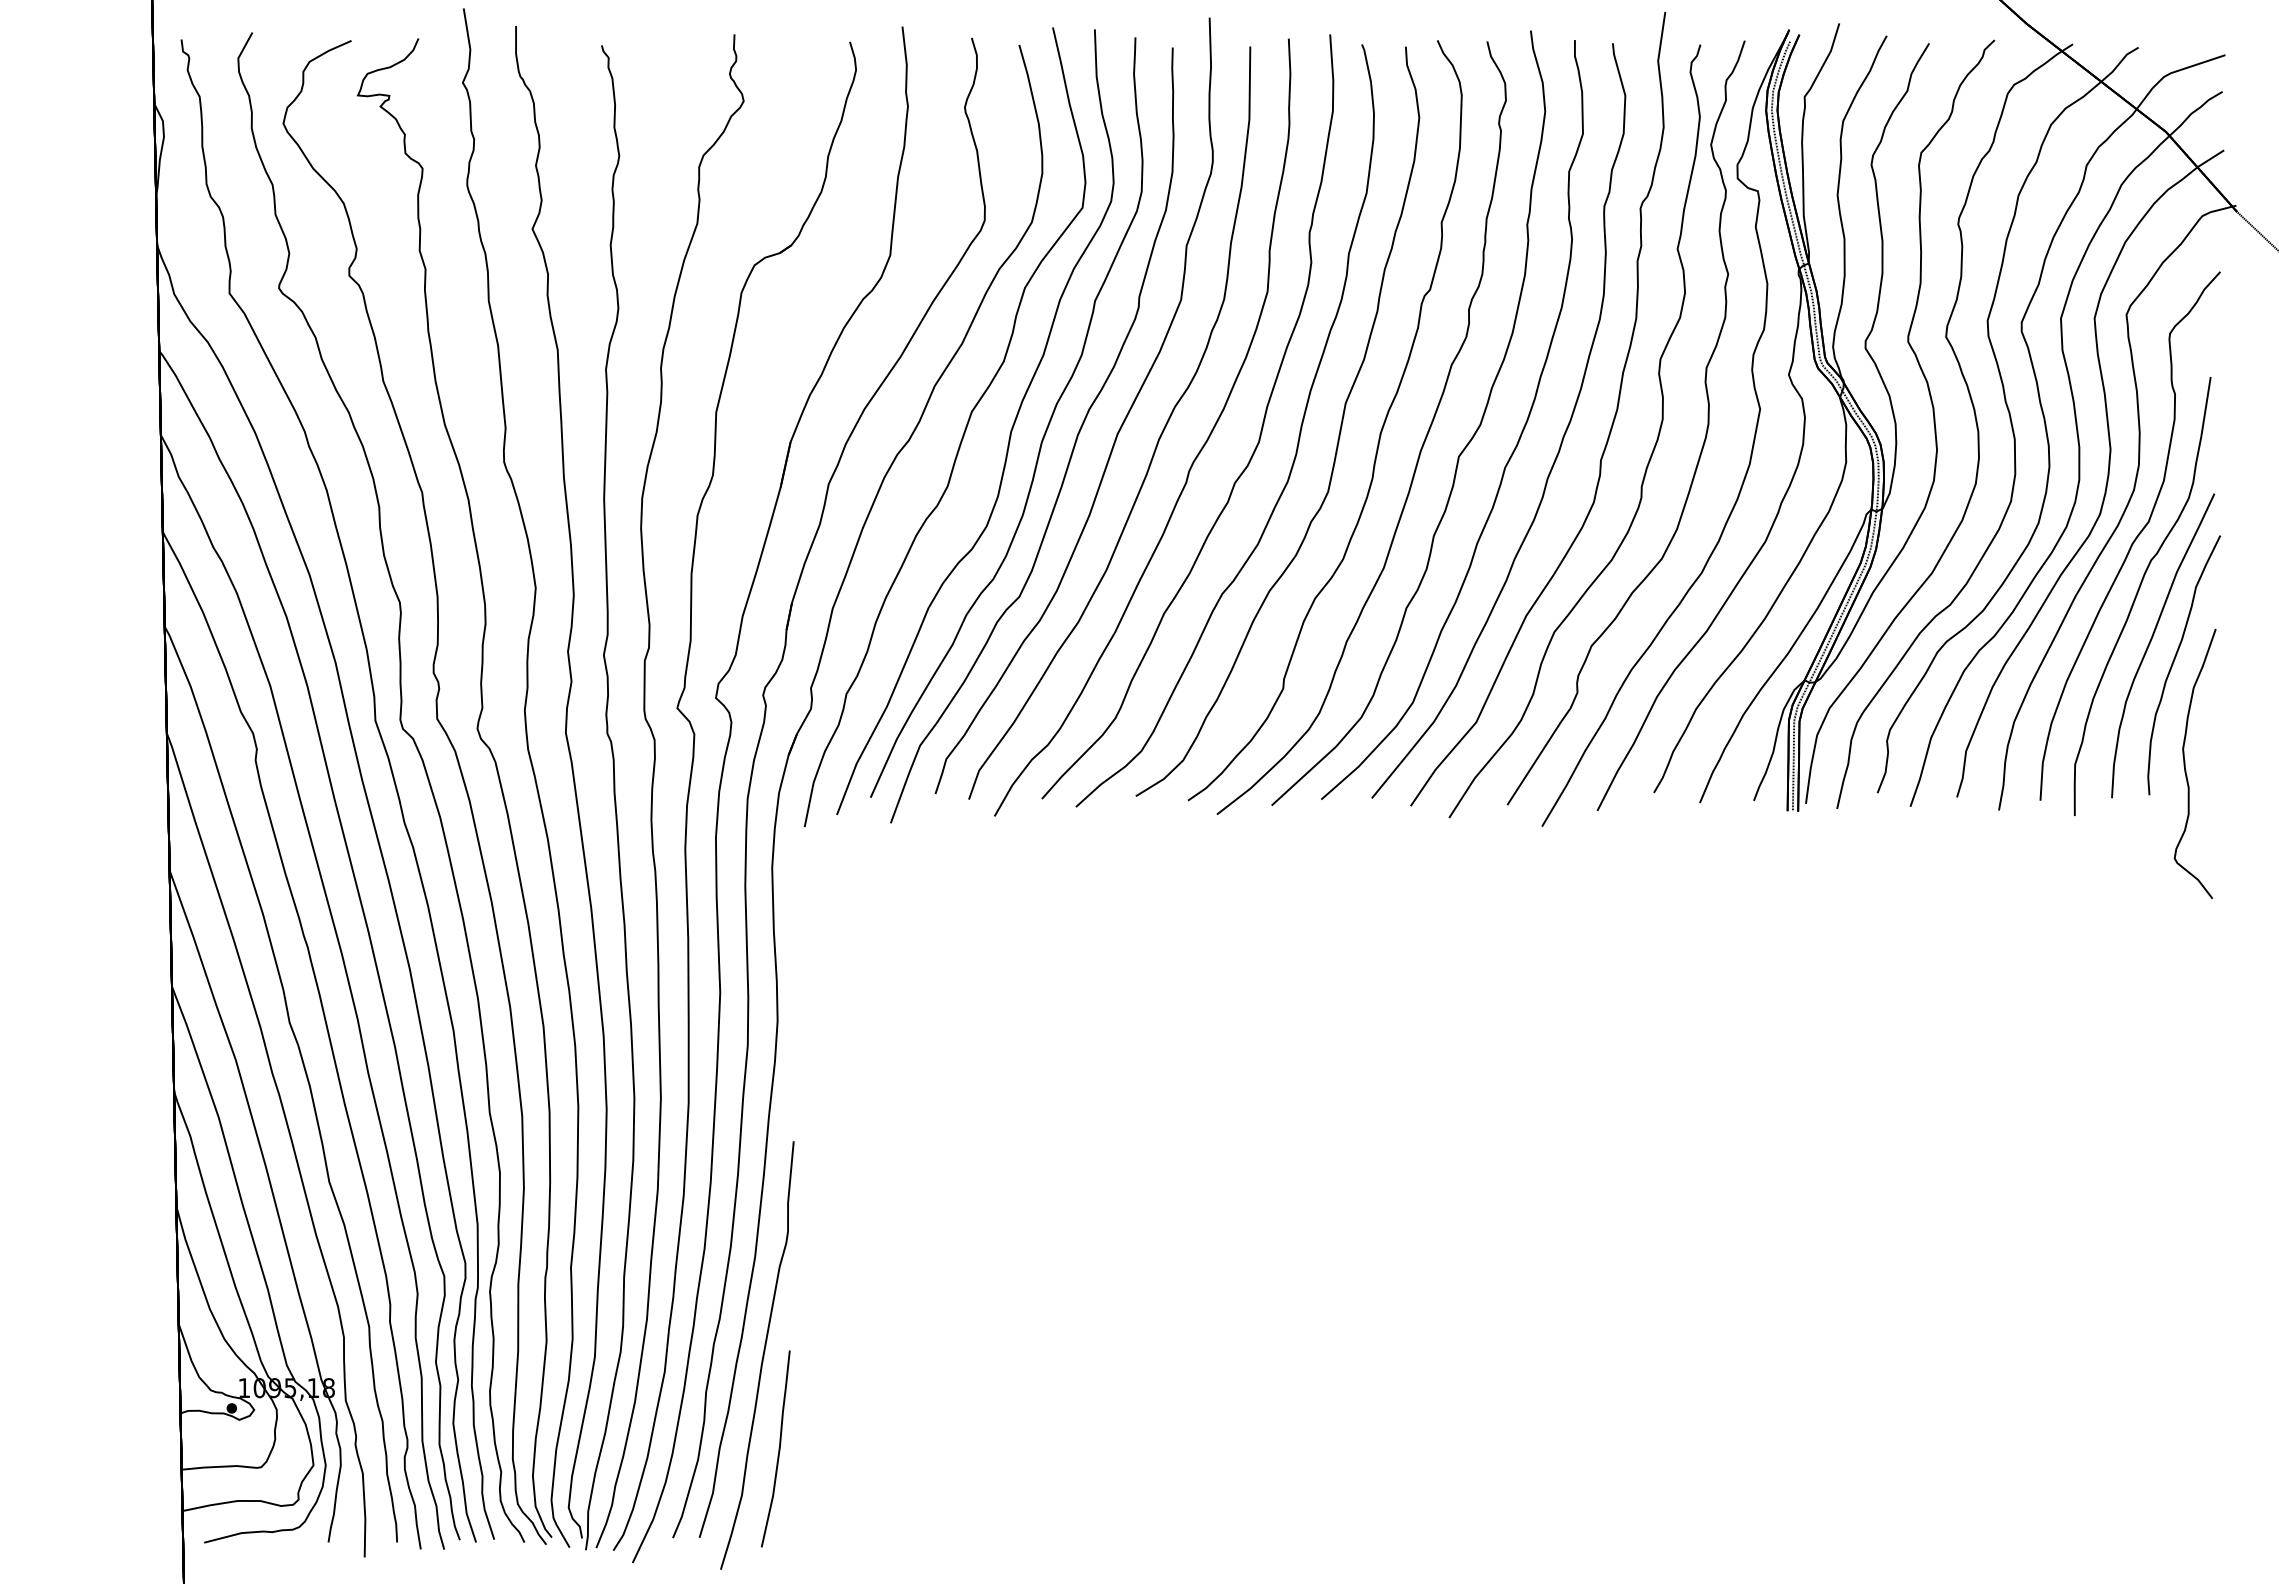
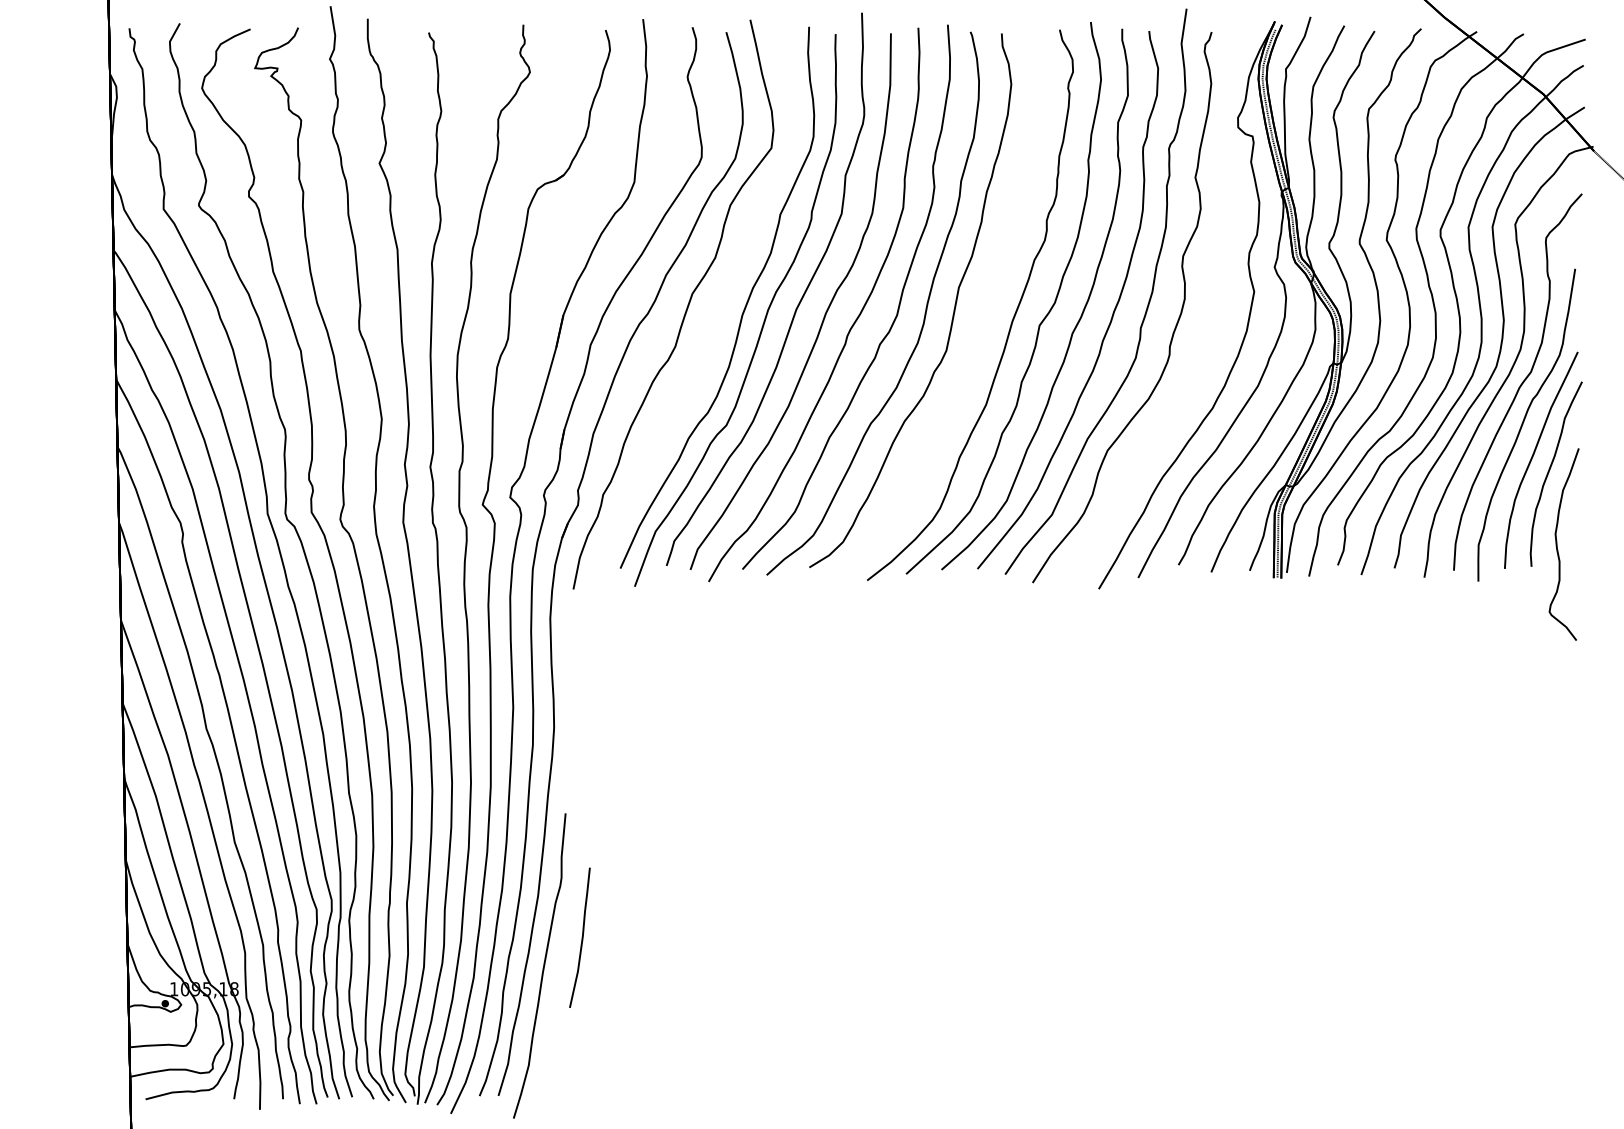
curve: (1009, 433) -> (719, 309), removed
curve: (1379, 433) -> (983, 309), removed
curve: (1701, 447) -> (1212, 319), removed
curve: (778, 1448) -> (581, 937), moved

